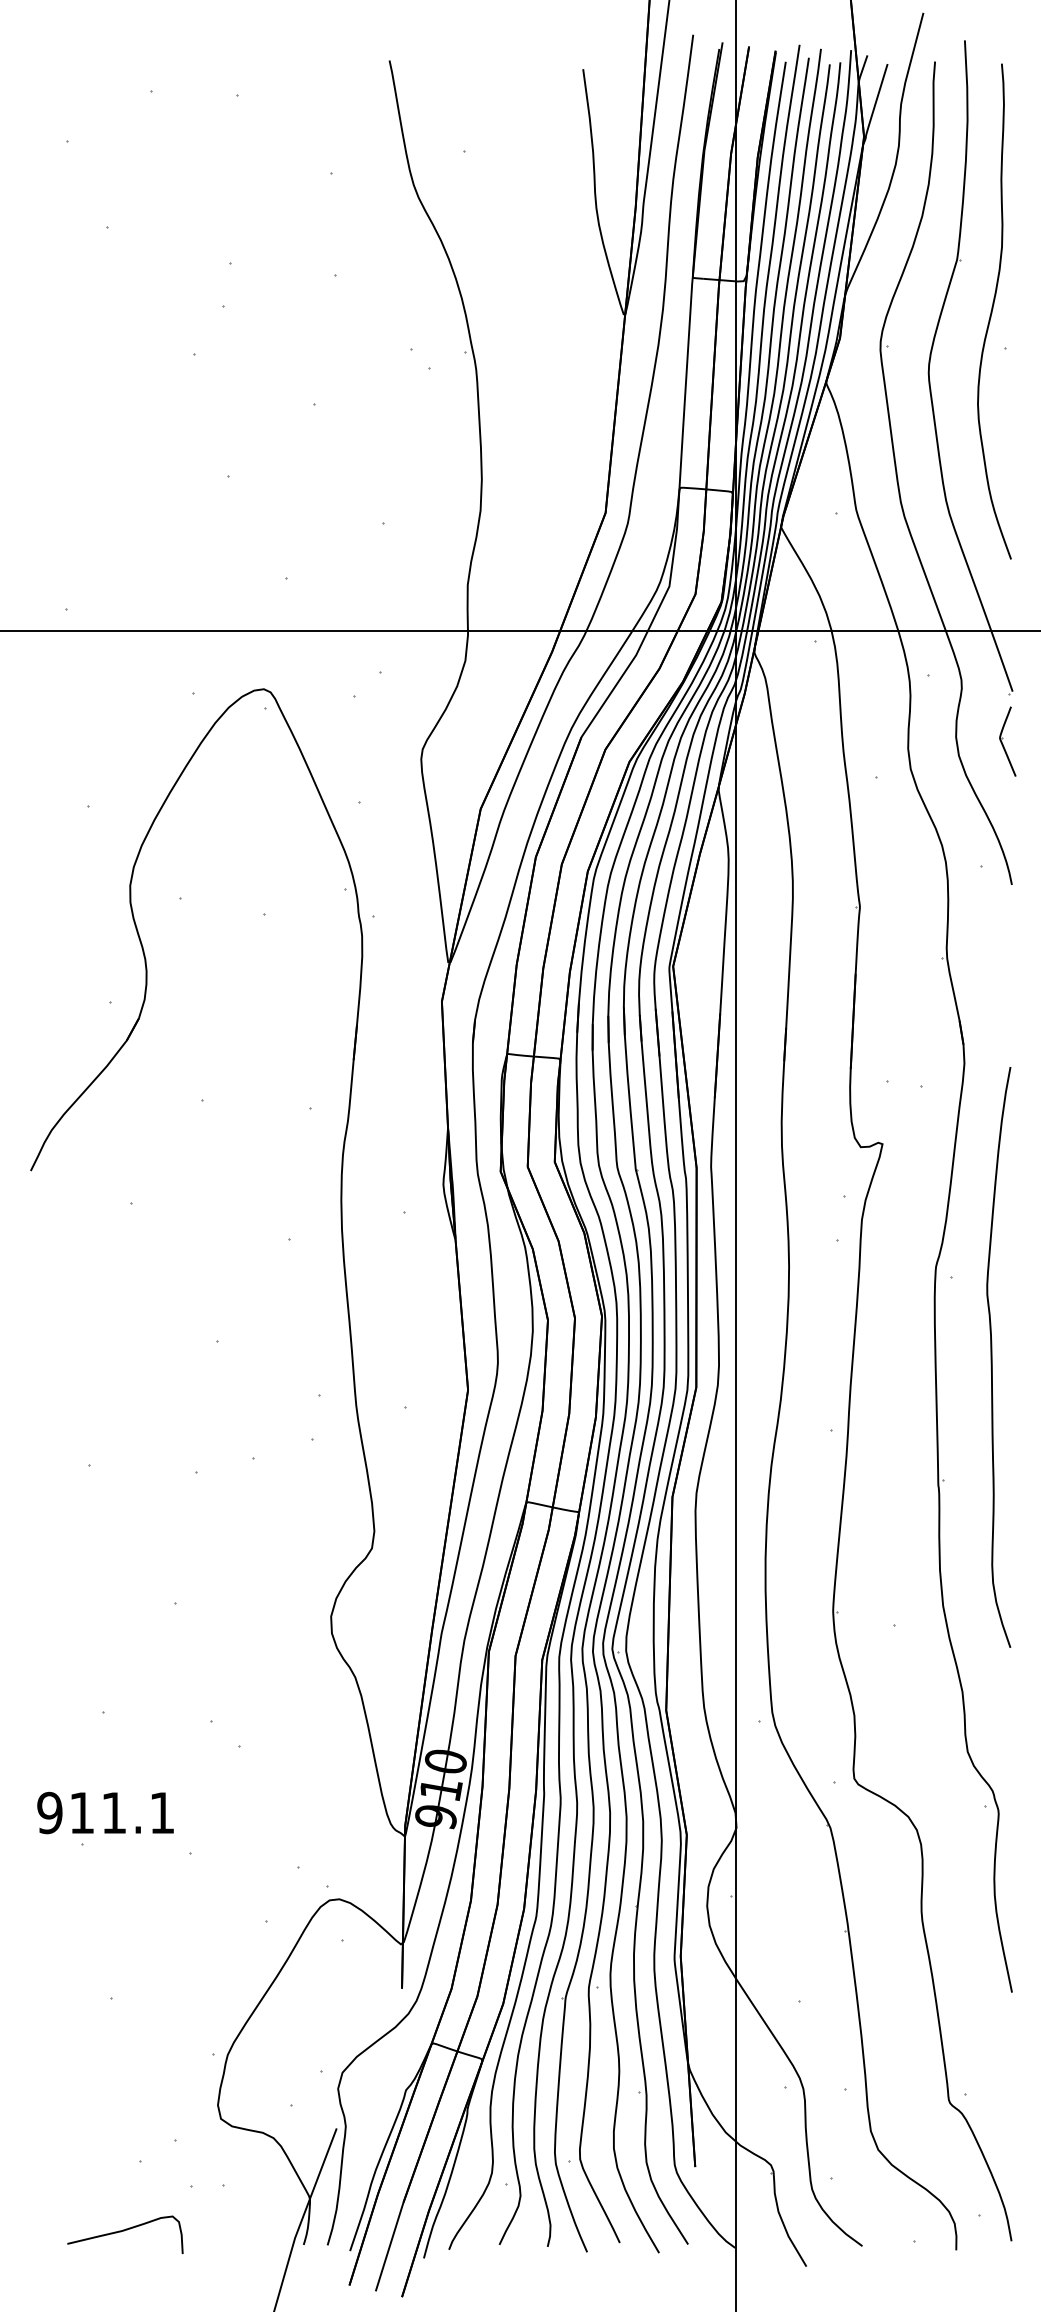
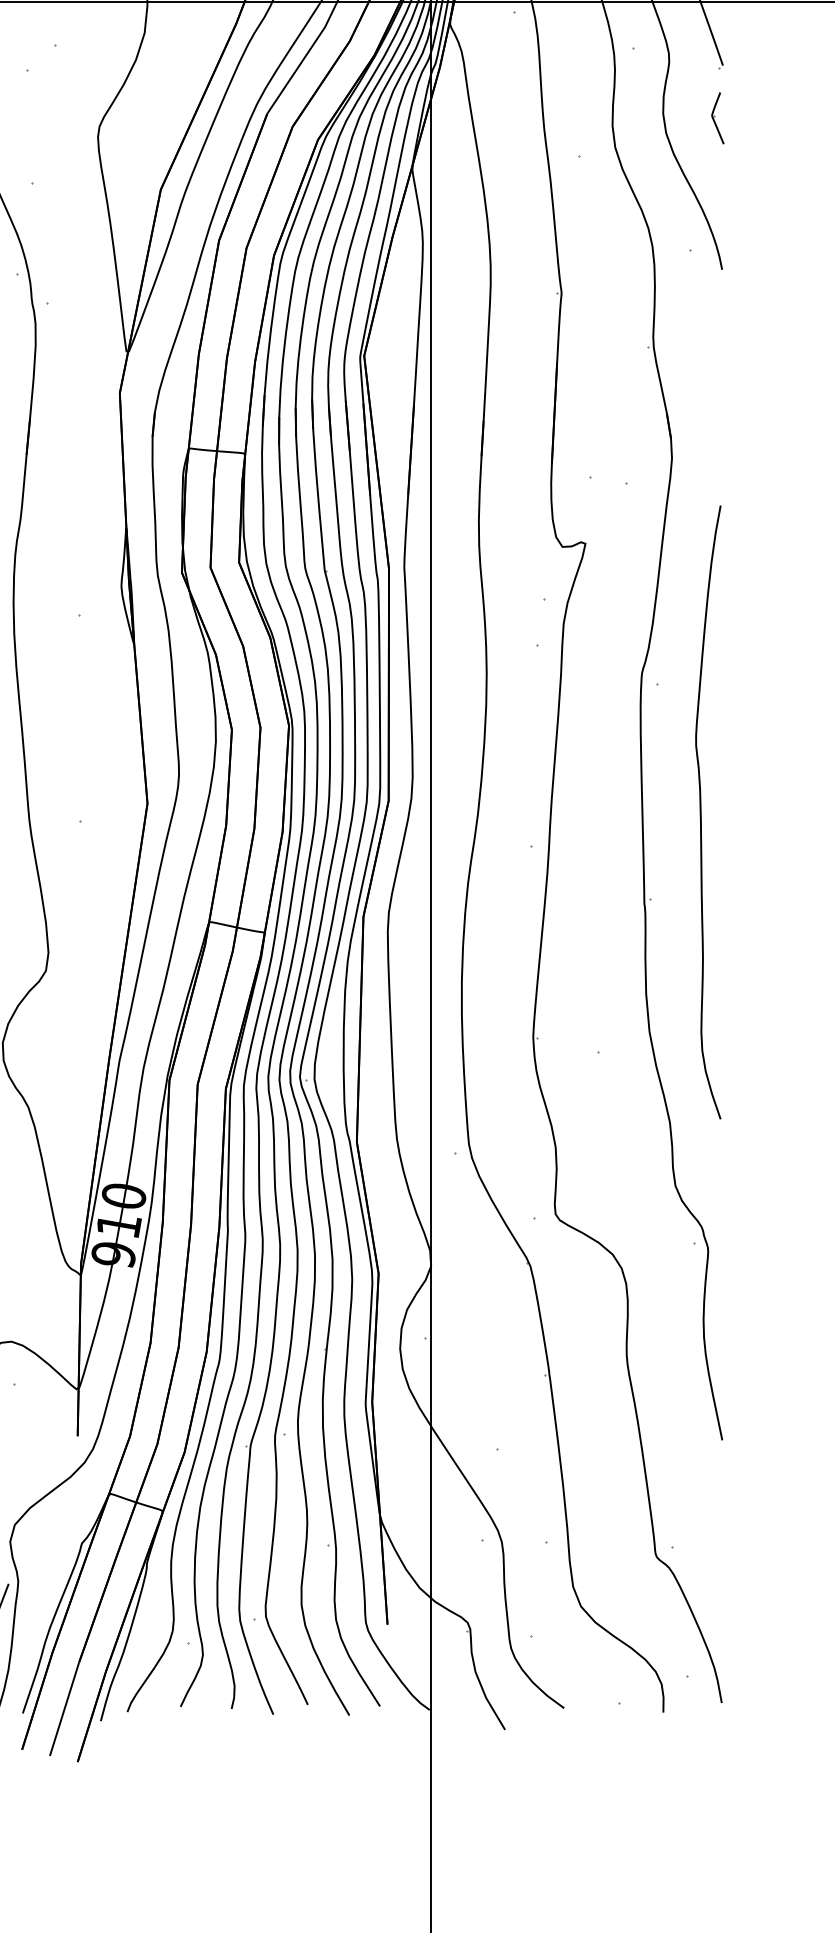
part: (1007, 741) -> (717, 118), size x0.7
curve: (992, 1357) -> (701, 812), moved

